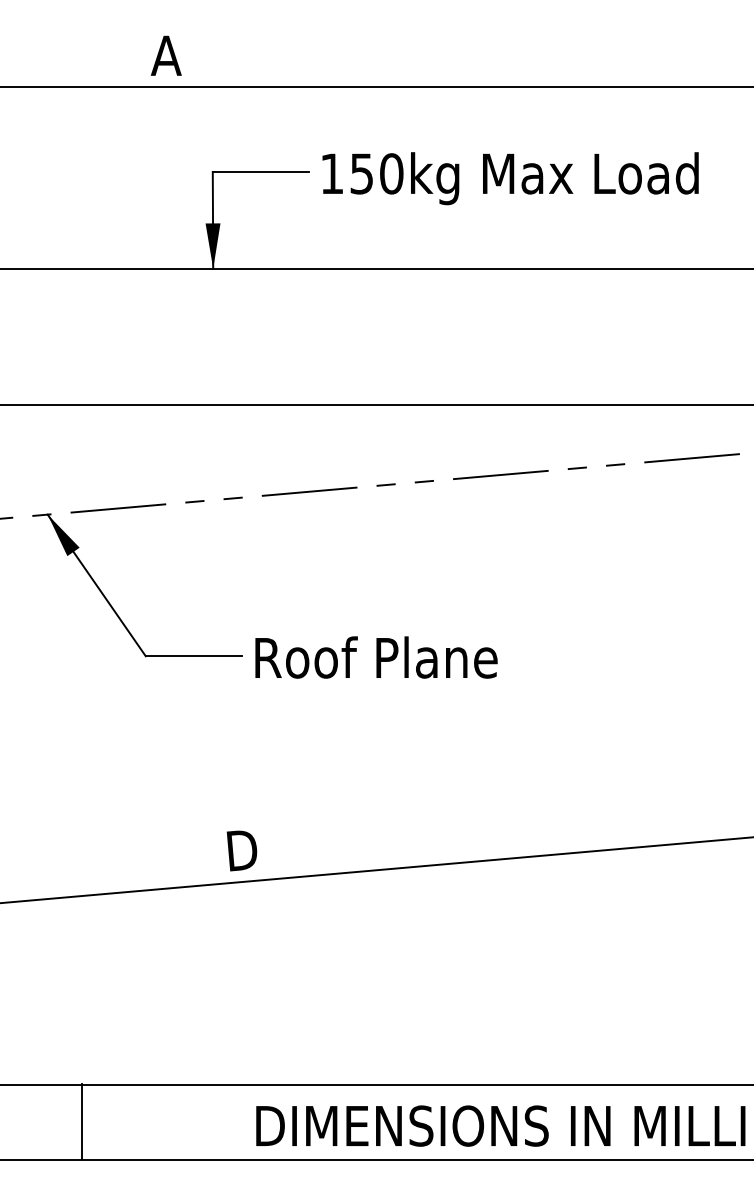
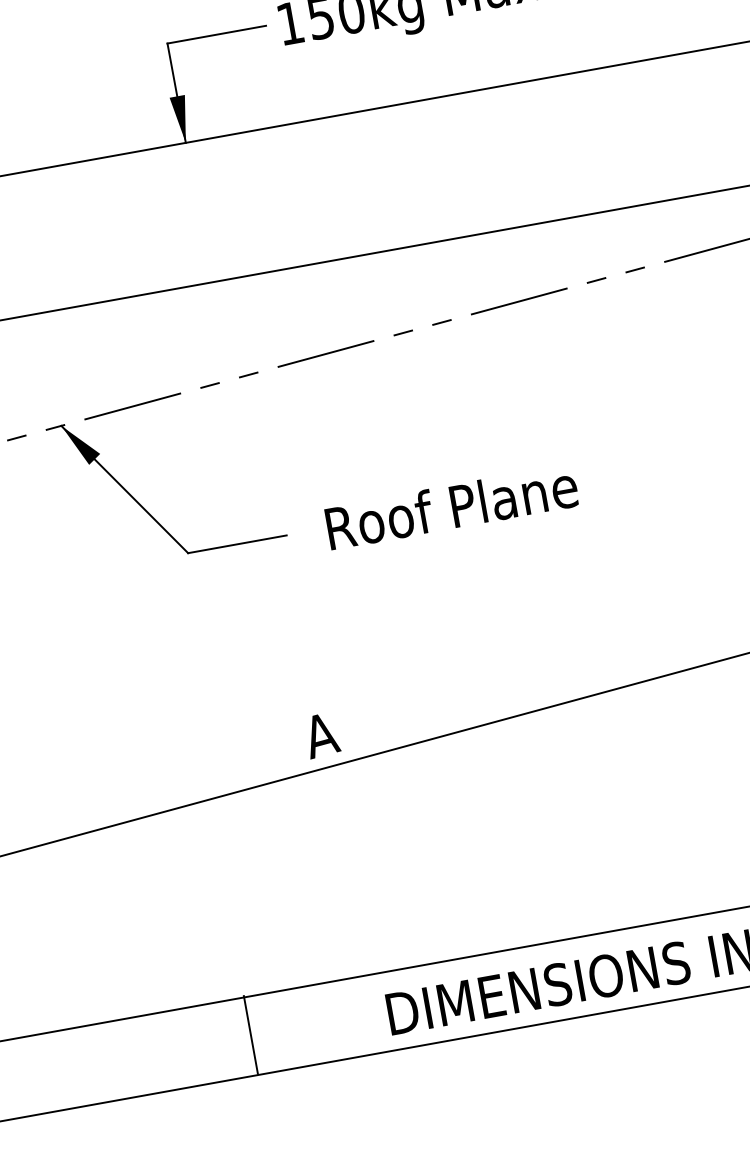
text: (376, 657) -> (451, 507), moved
text: (241, 850) -> (322, 734), D -> A
line: (82, 1121) -> (251, 1034), moved

